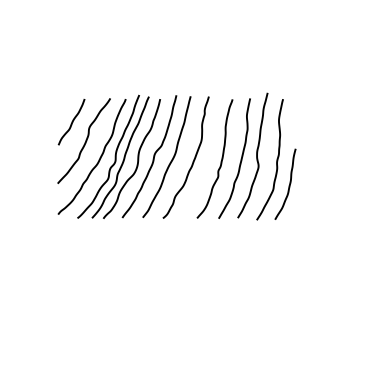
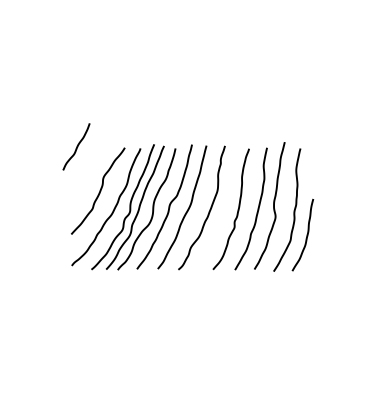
curve: (71, 121) -> (76, 146), moved

